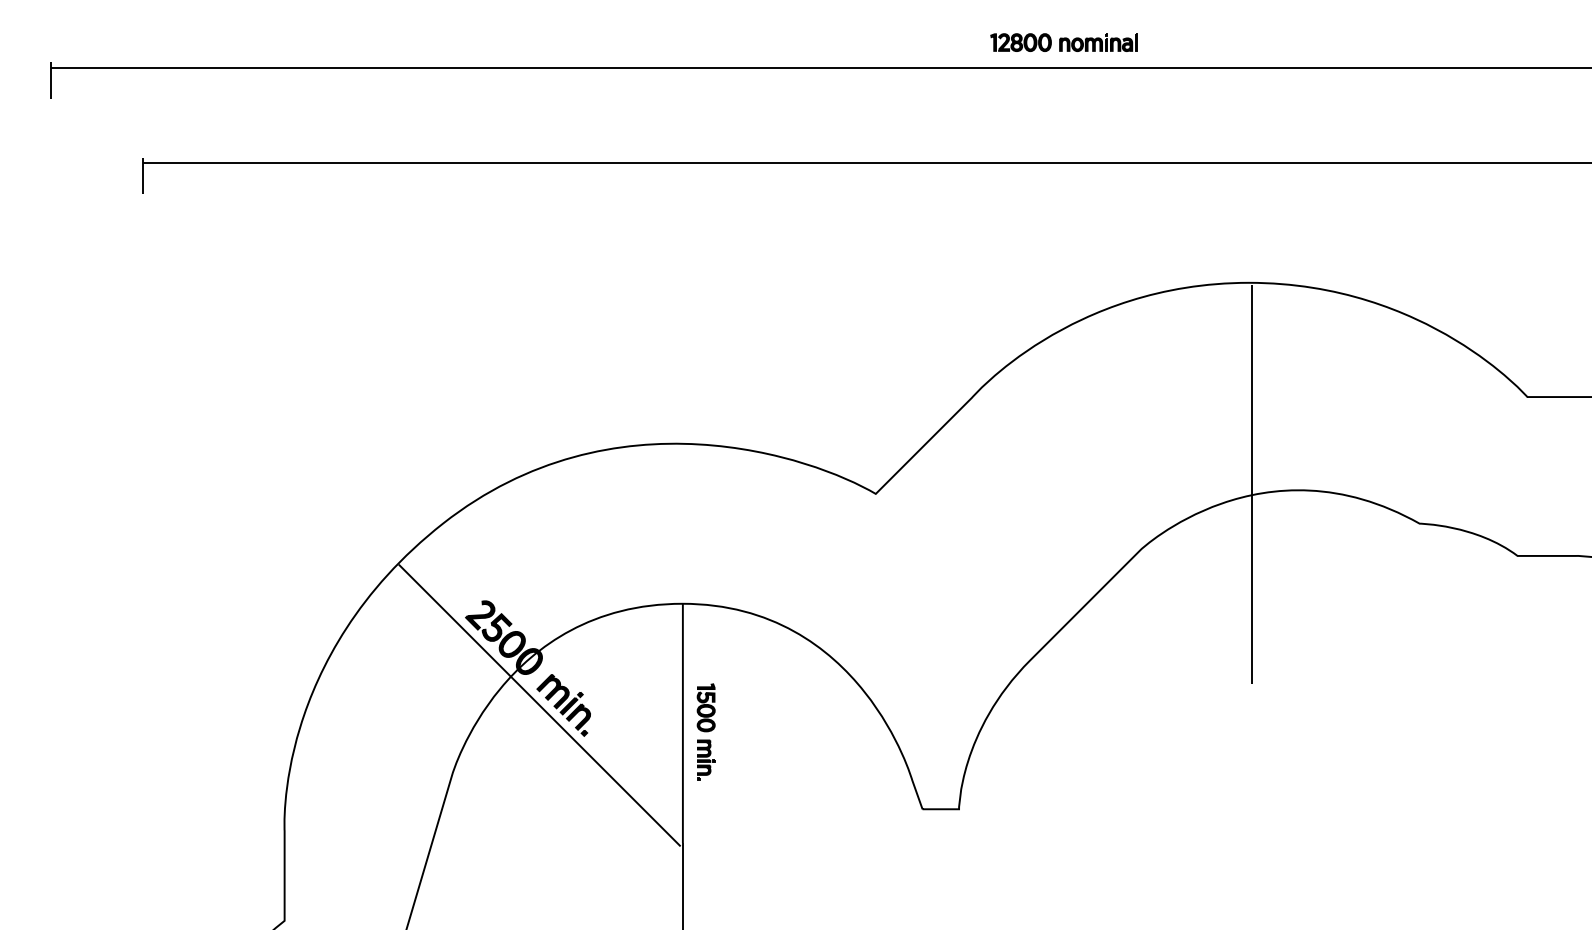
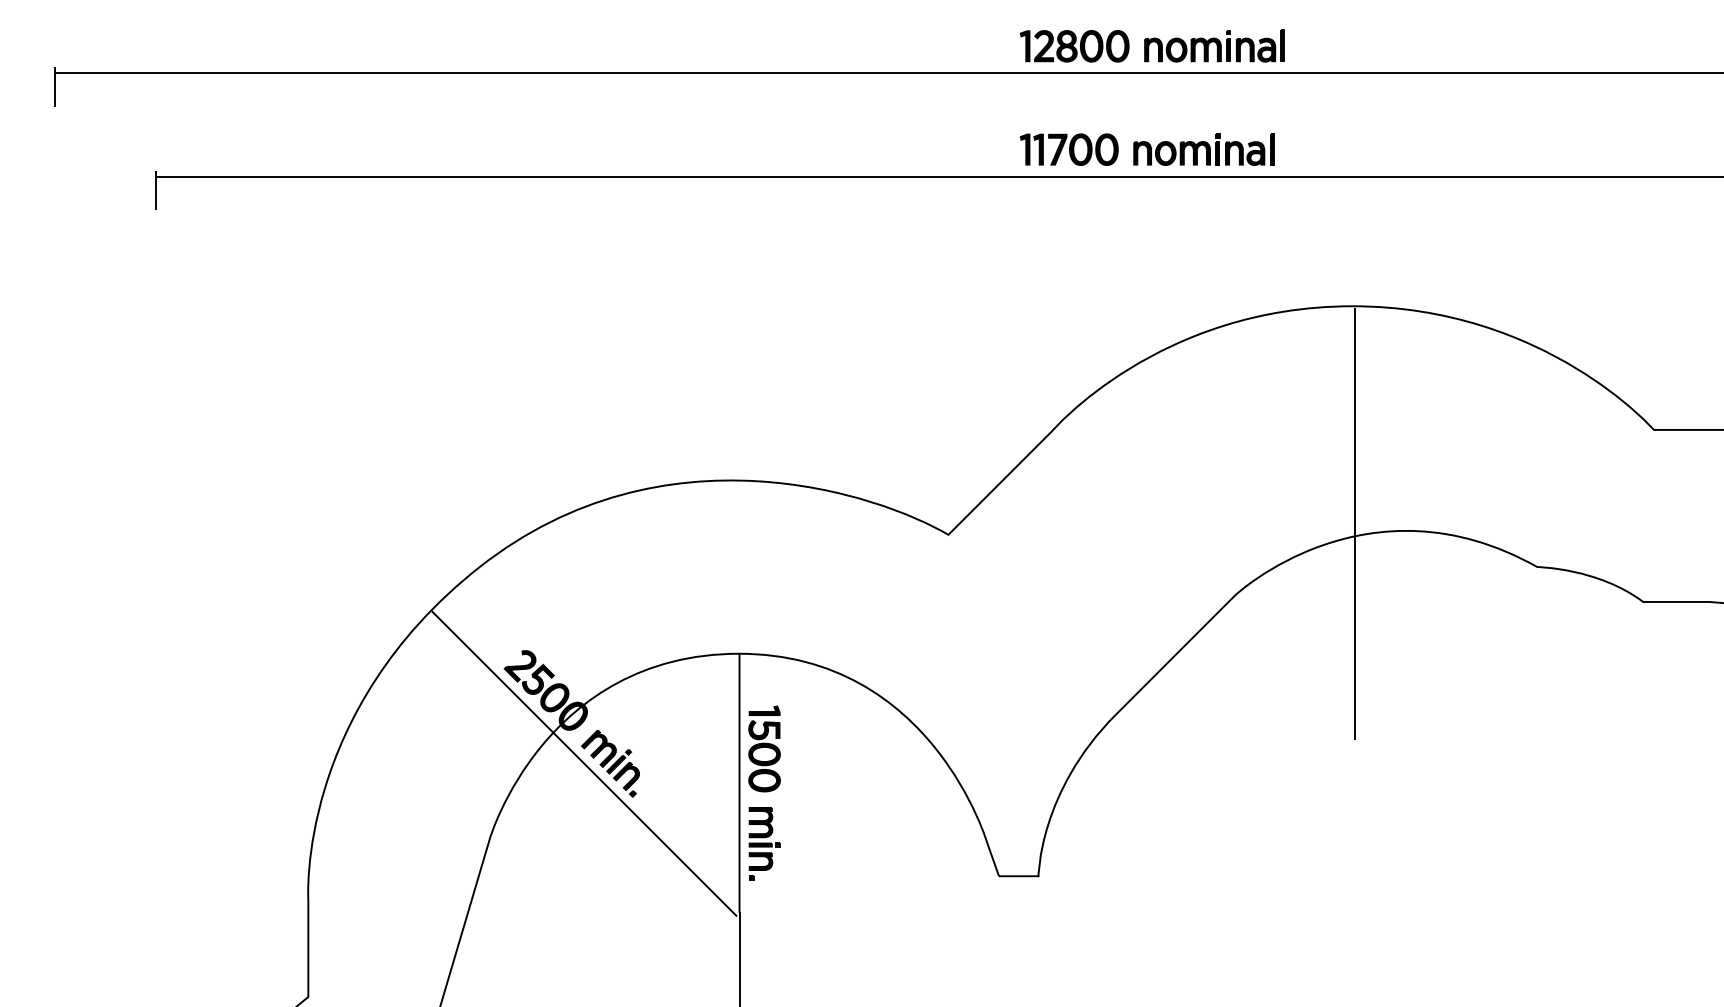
part: (1063, 42) -> (1151, 46), size x1.67
part: (1058, 138) -> (1146, 149), added
part: (706, 731) -> (765, 792), size x1.67

